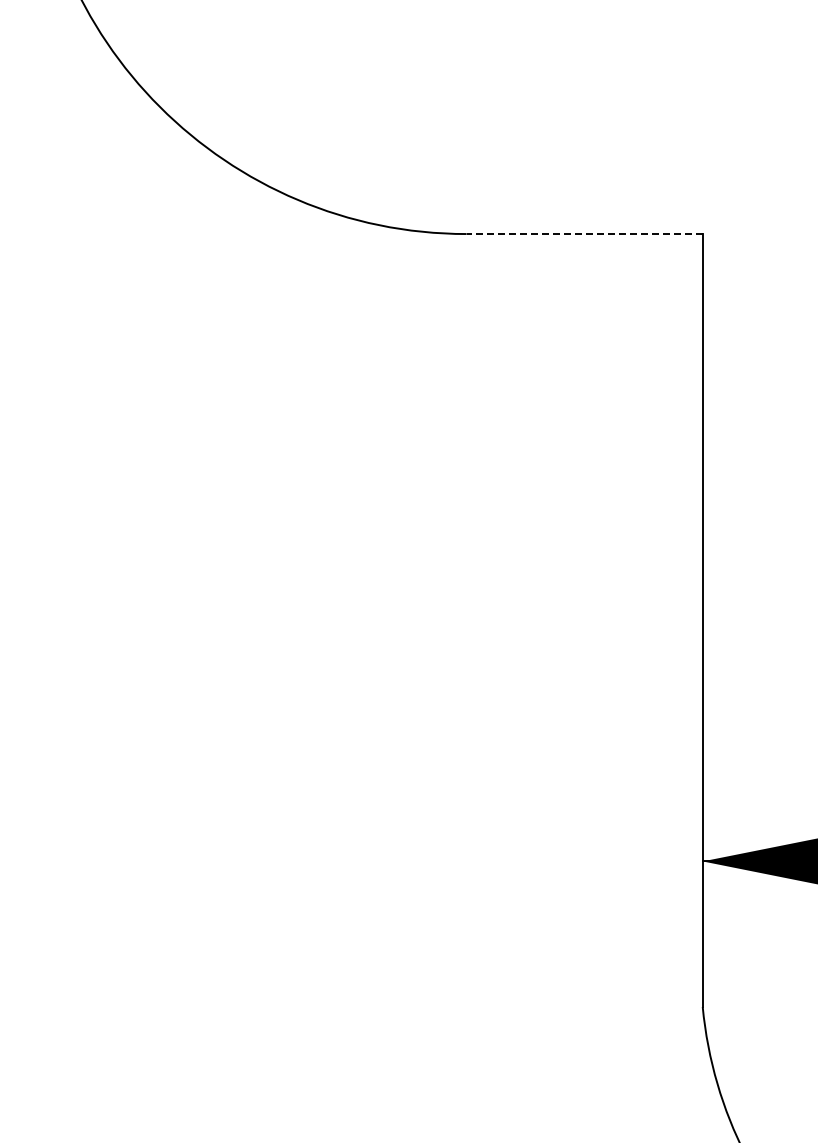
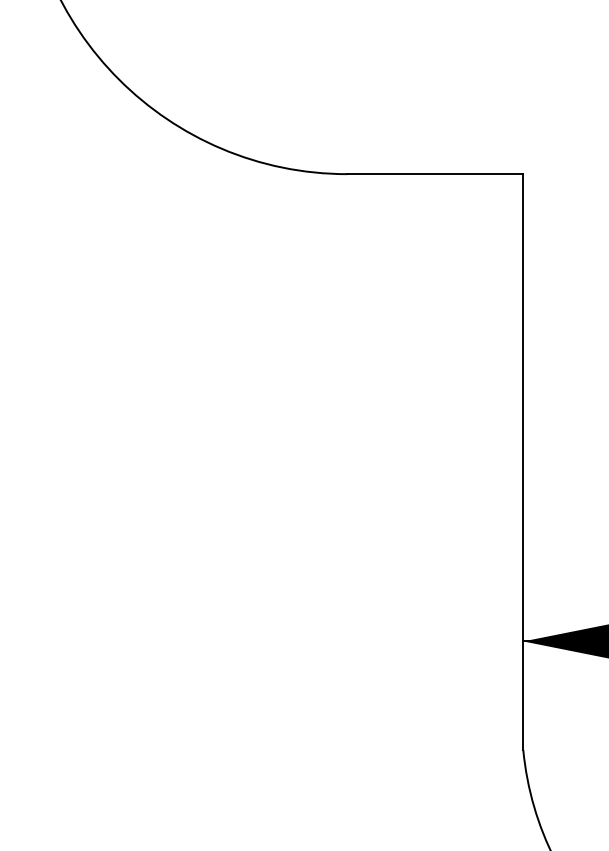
line: (584, 234) -> (435, 174), dashed -> solid

